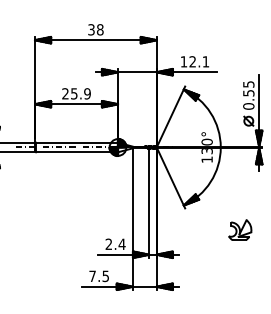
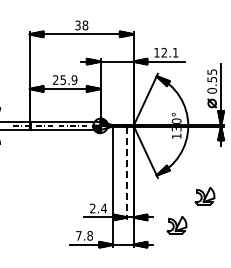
line: (149, 203) -> (127, 173), solid -> dashed
part: (206, 264) -> (176, 225), added
text: (105, 275) -> (89, 235), 7.5 -> 7.8

